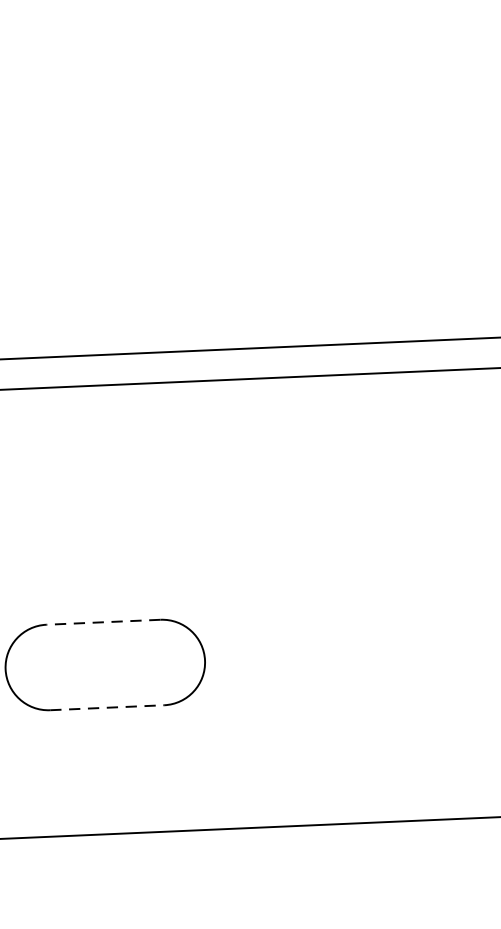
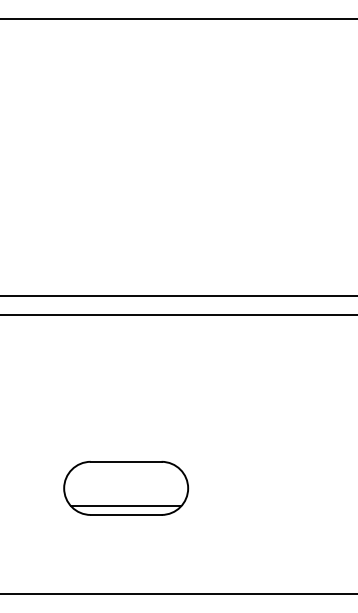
line: (102, 621) -> (125, 461), dashed -> solid
line: (105, 694) -> (125, 506), added
line: (107, 706) -> (126, 514), dashed -> solid

